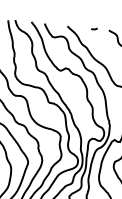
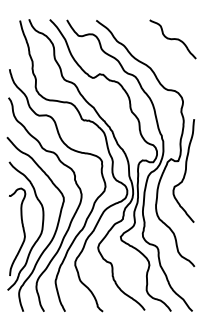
line: (93, 29) -> (130, 20), removed

